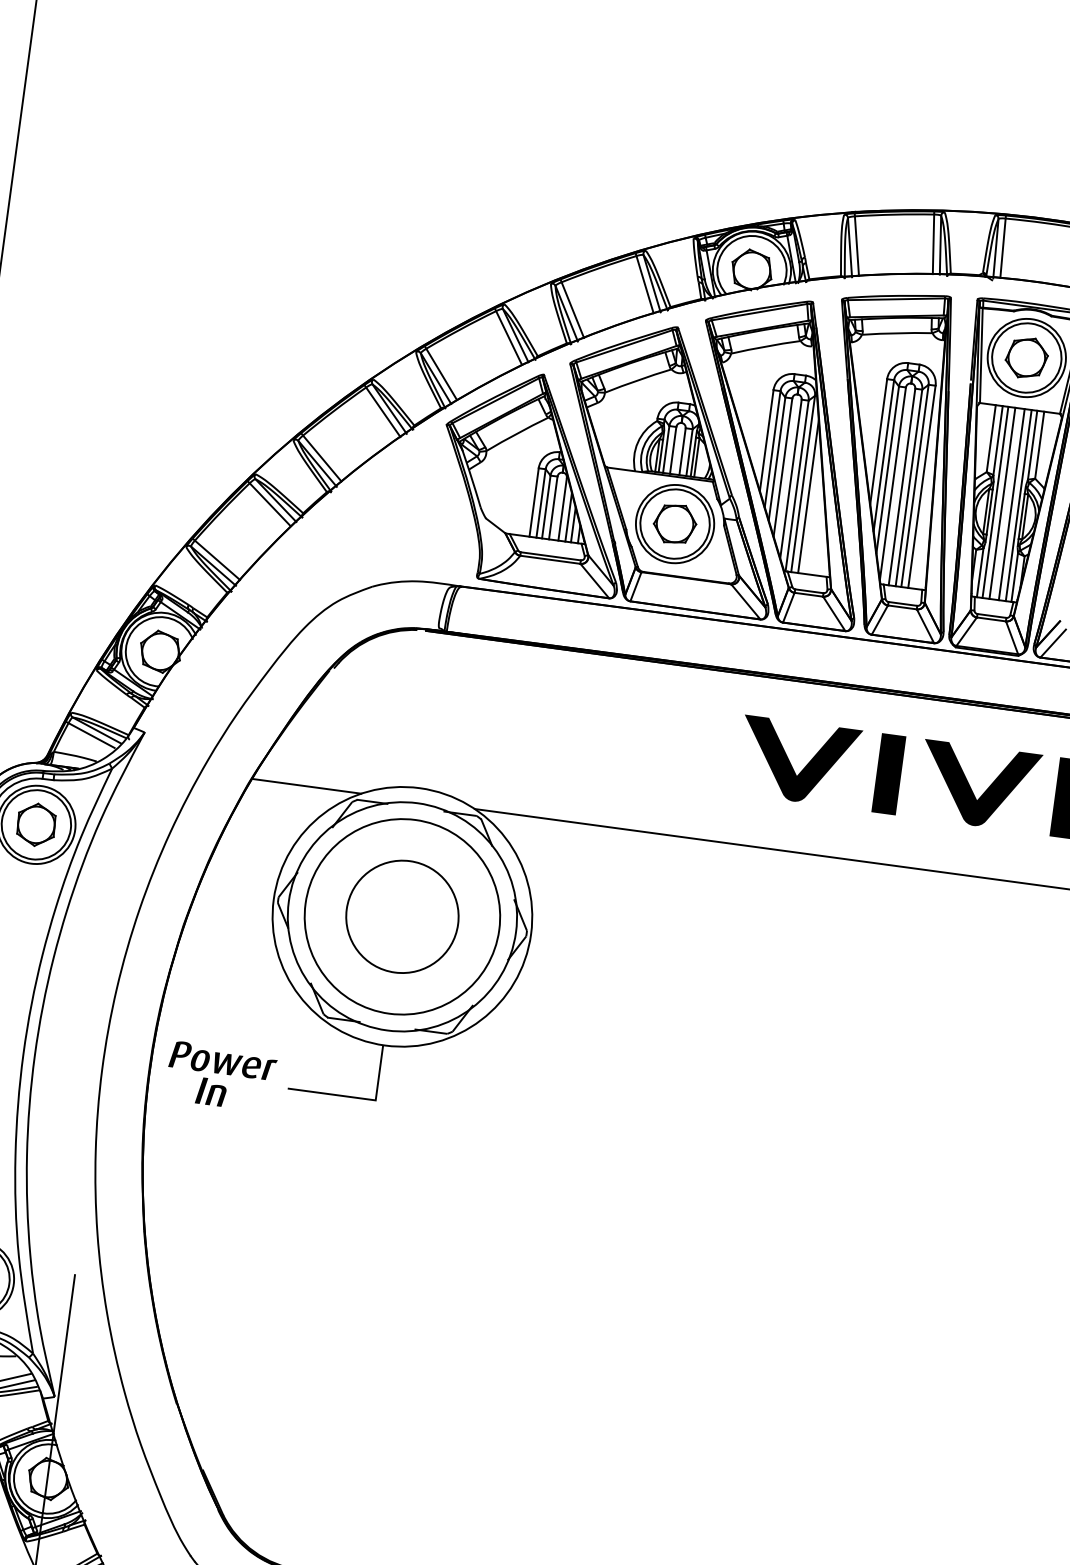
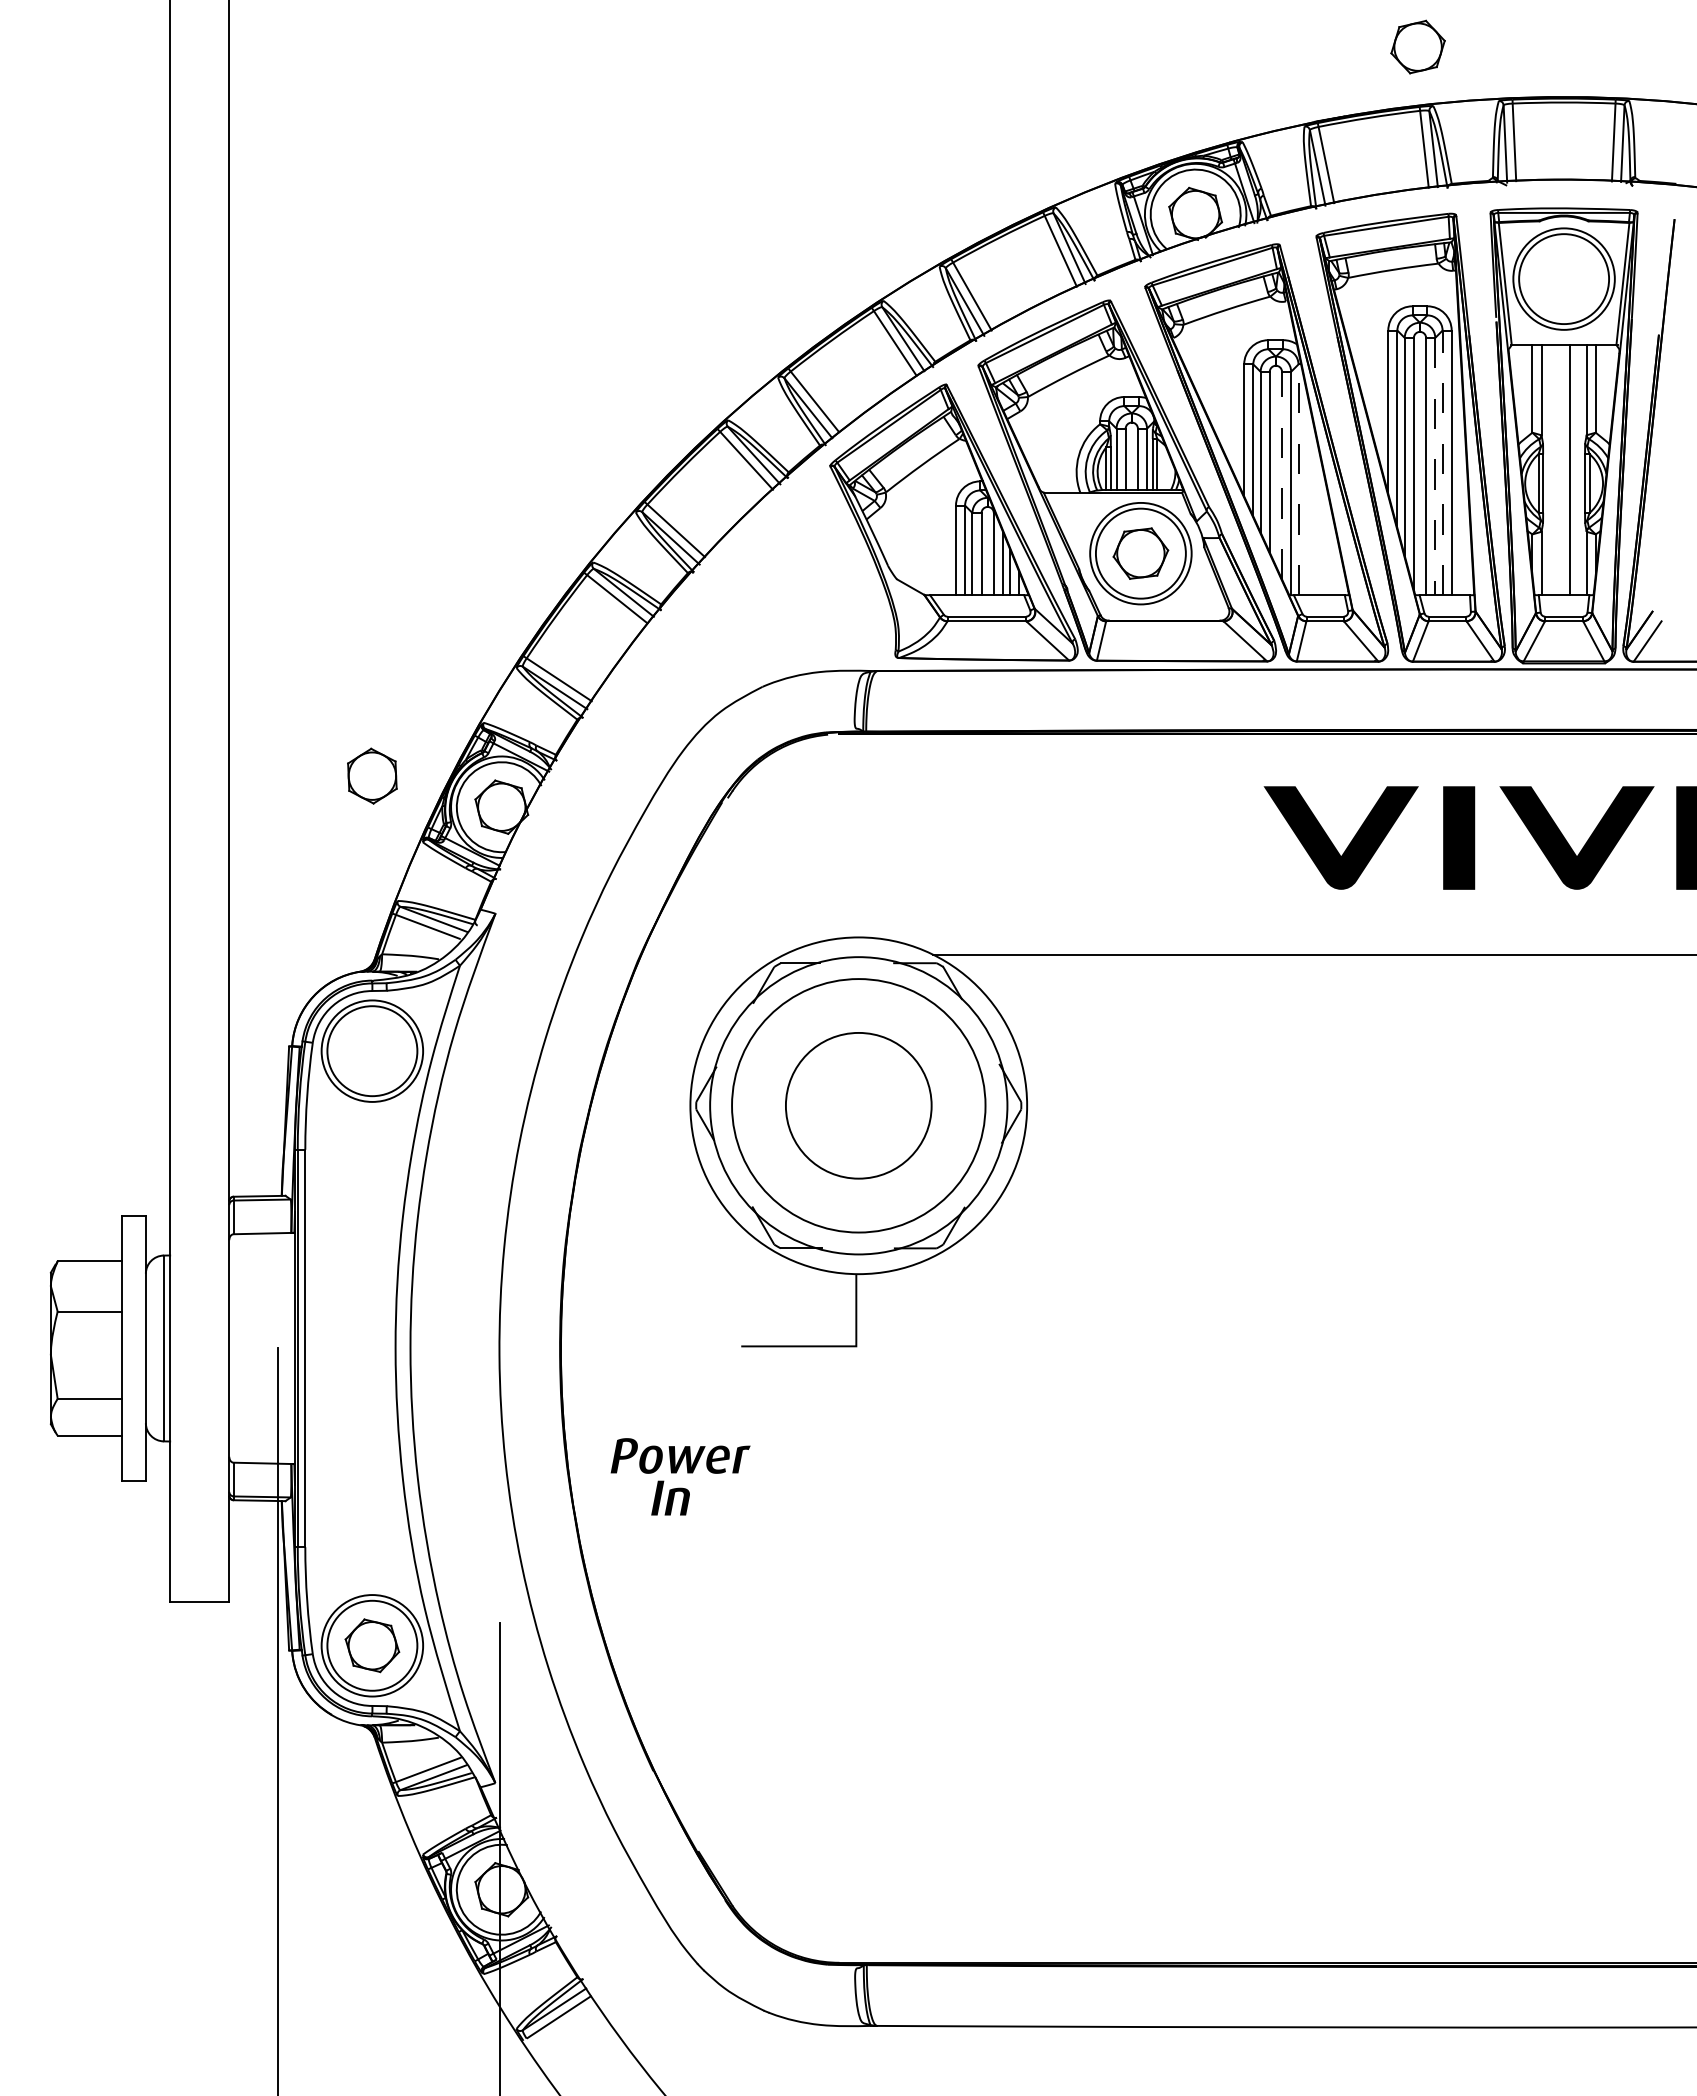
part: (1026, 357) -> (1417, 46), moved
line: (791, 478) -> (1282, 475), solid -> dashed
line: (803, 483) -> (1298, 479), solid -> dashed
line: (914, 485) -> (1442, 462), solid -> dashed
line: (909, 487) -> (1435, 466), solid -> dashed
line: (808, 496) -> (1307, 495), removed
line: (995, 502) -> (1548, 470), removed
line: (1002, 503) -> (1557, 470), removed
line: (1018, 505) -> (1579, 470), removed
line: (306, 786) -> (712, 954), removed
part: (36, 824) -> (372, 775), moved
part: (221, 1076) -> (680, 1476), moved

